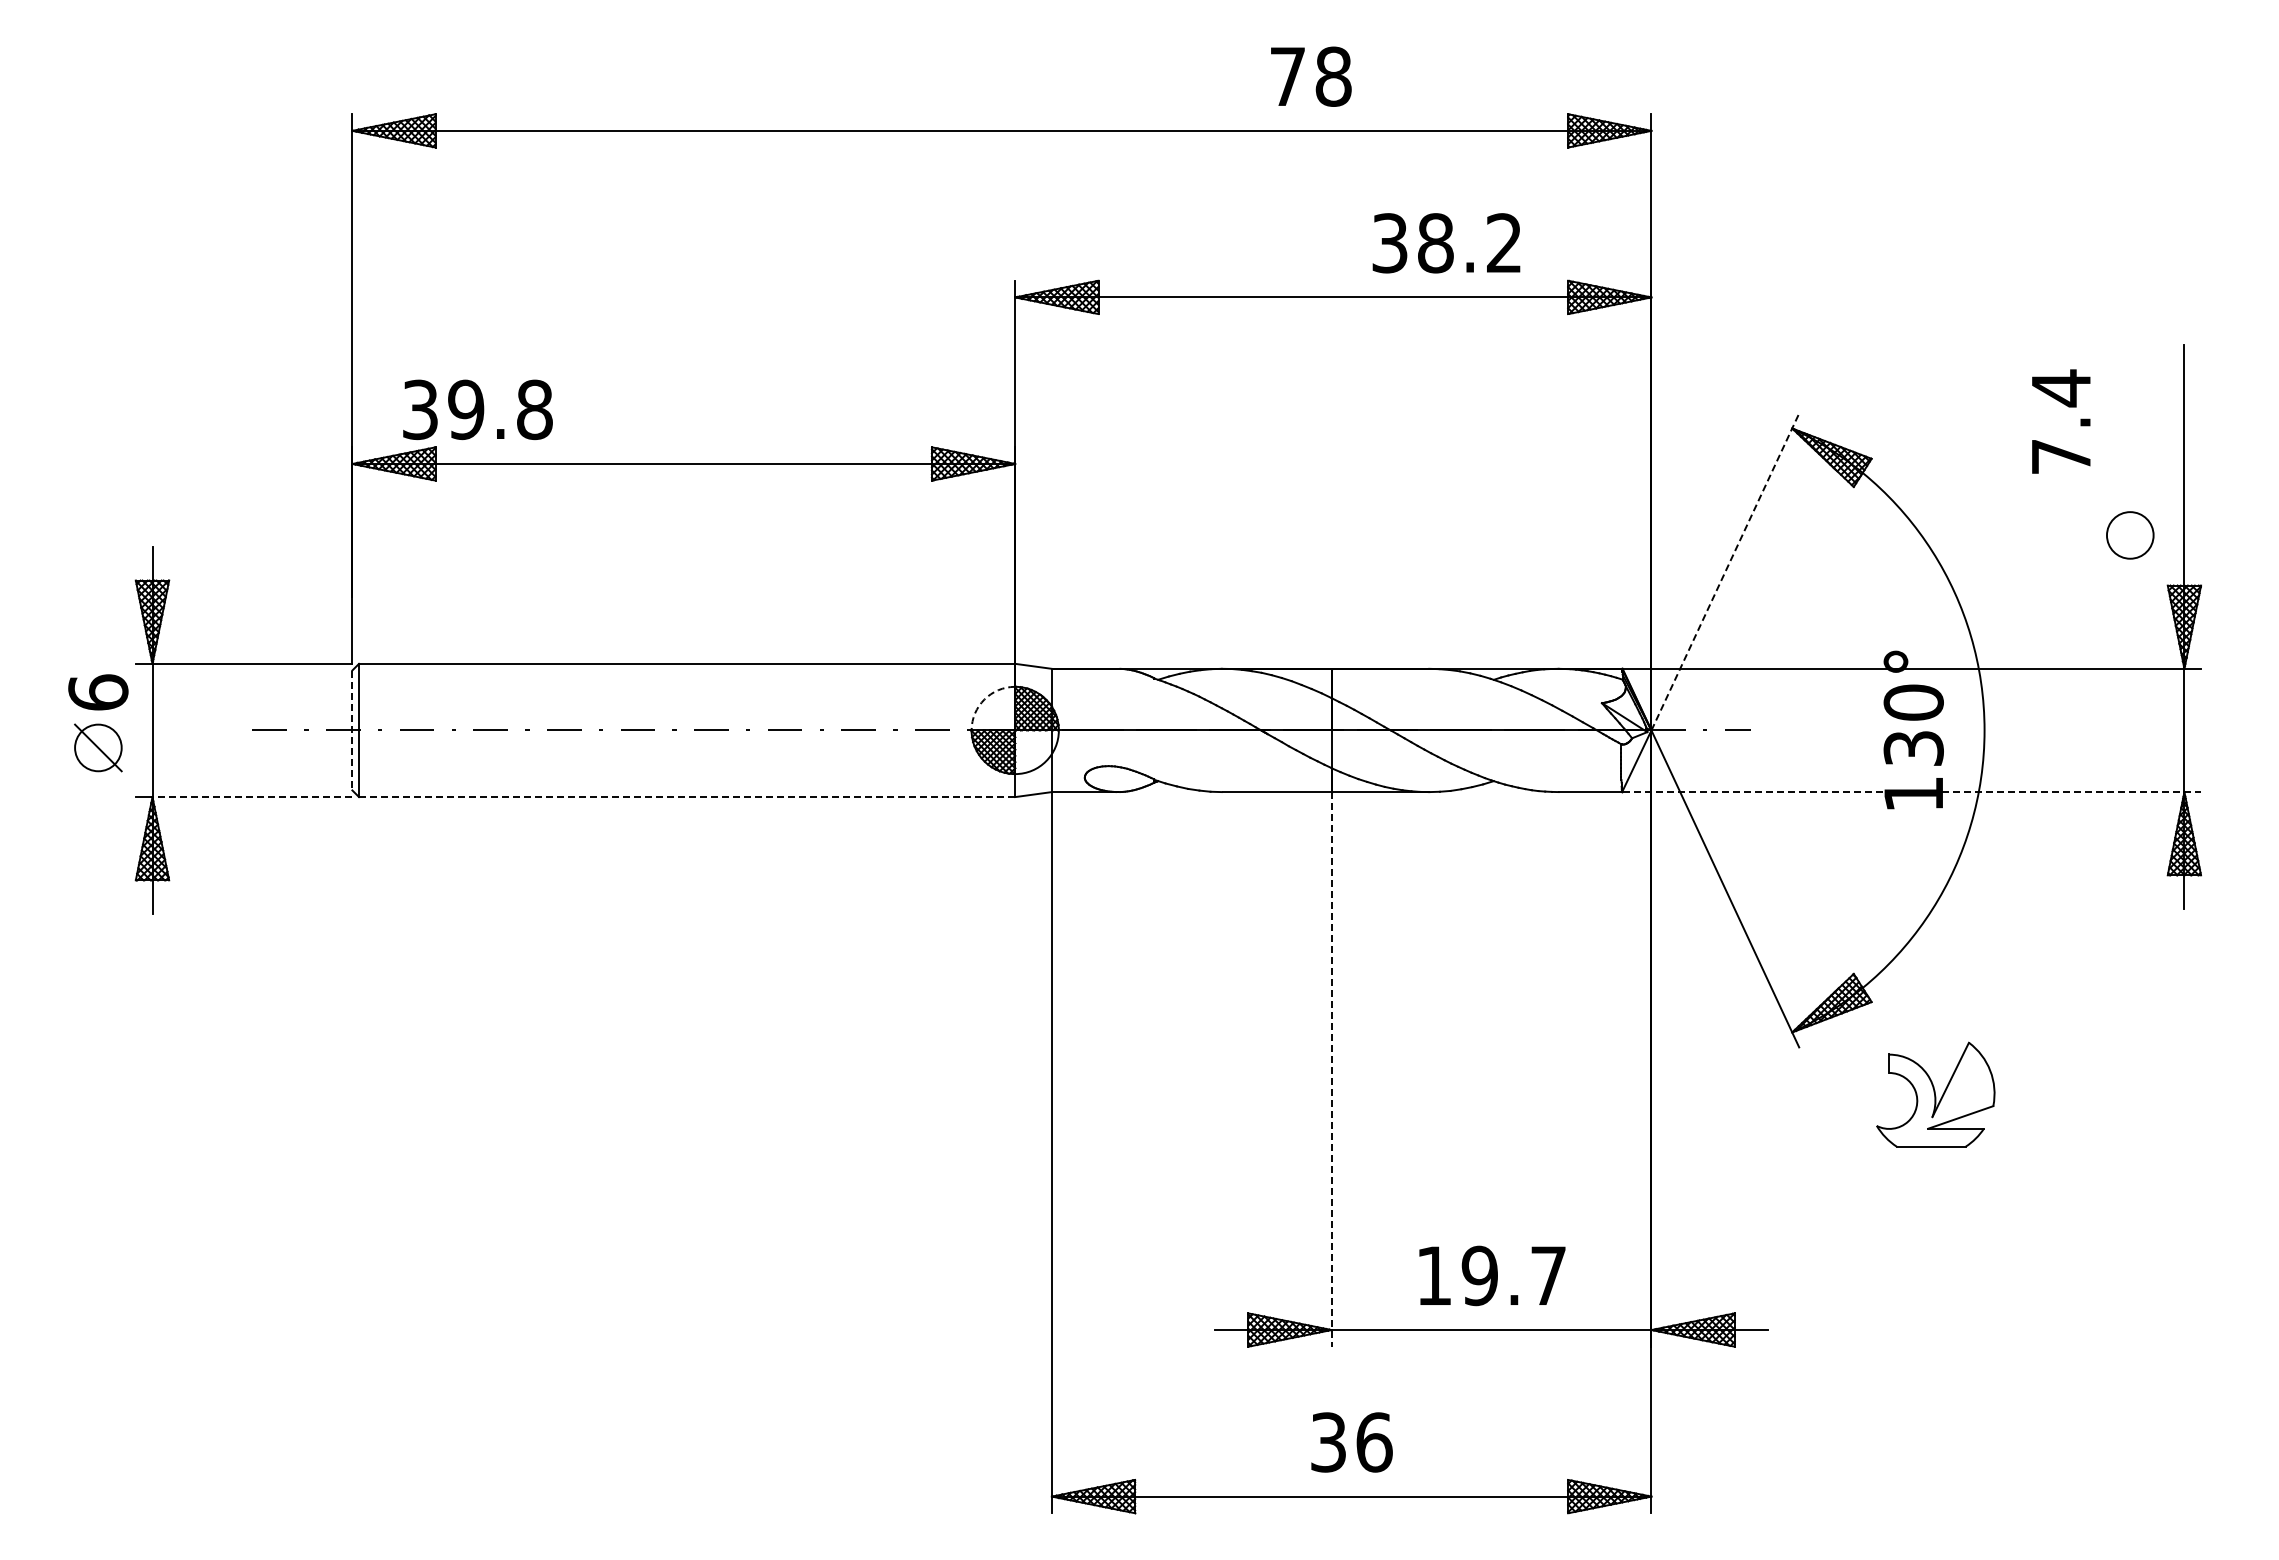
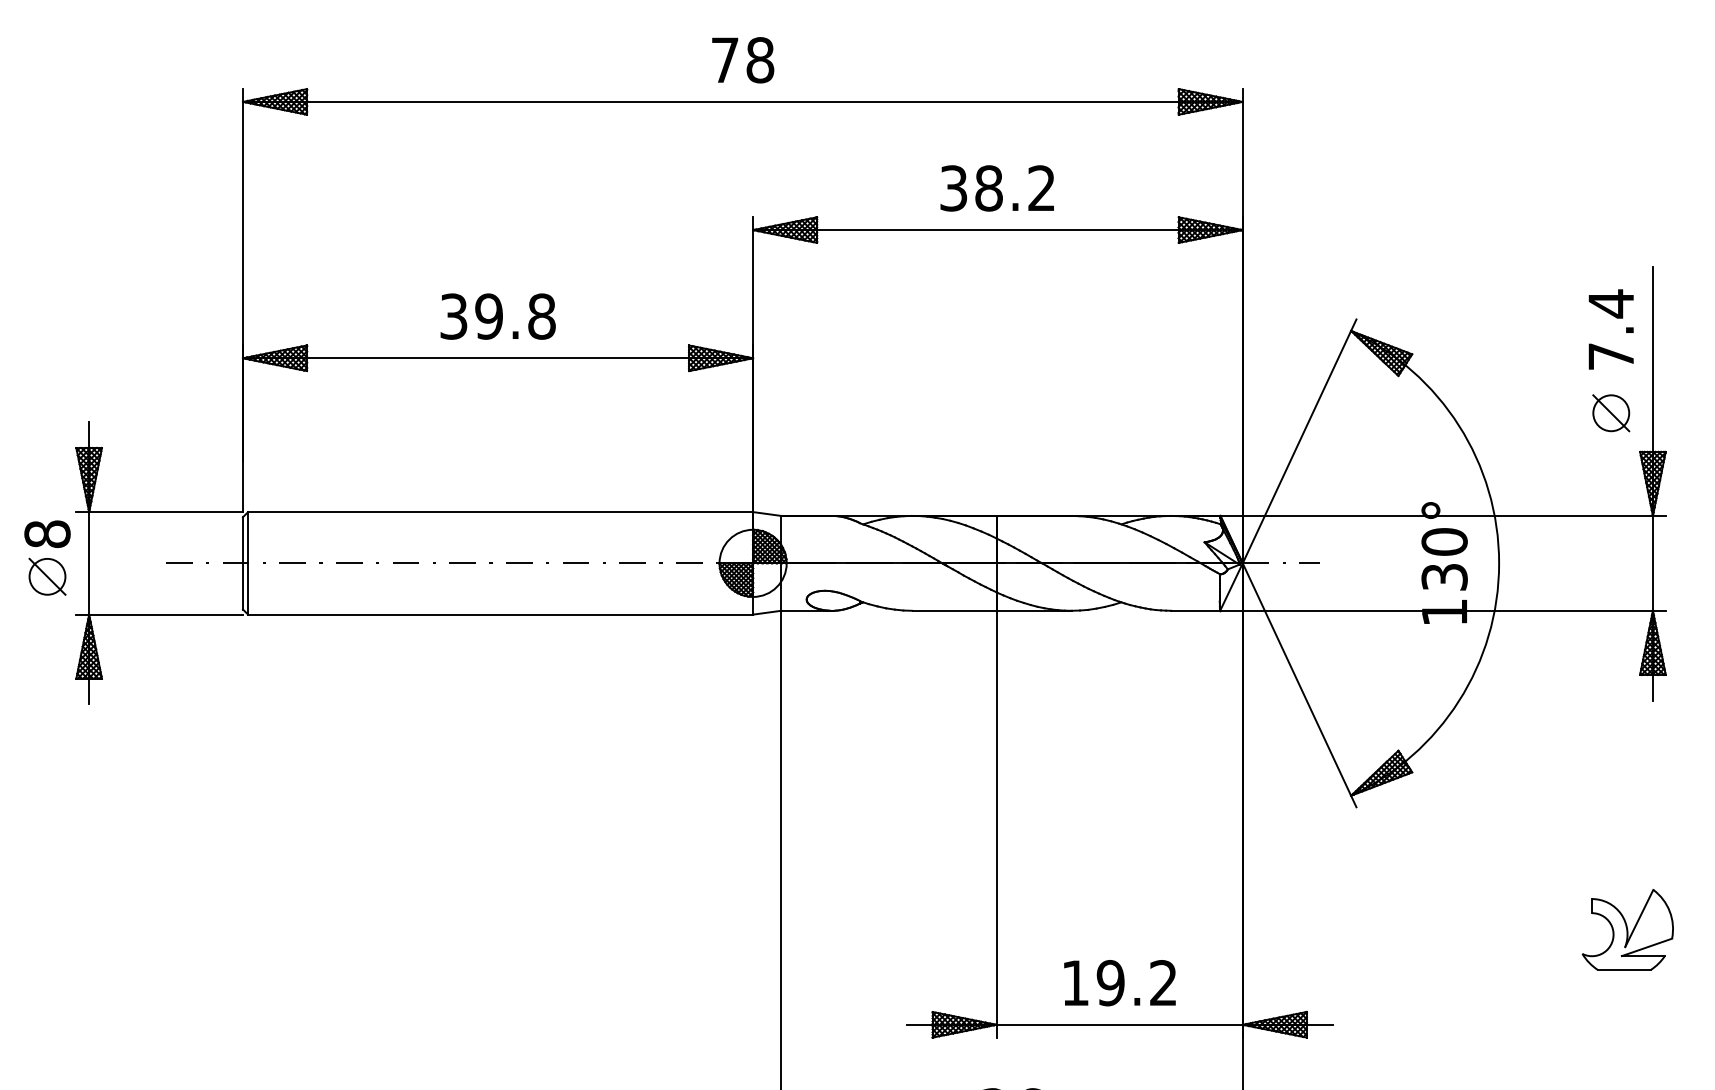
text: (1311, 76) -> (743, 60), moved
text: (1446, 243) -> (997, 188), moved
text: (477, 409) -> (497, 316), moved
text: (2061, 421) -> (1611, 329), moved
line: (2129, 535) -> (1610, 413), added
line: (1725, 571) -> (1299, 441), dashed -> solid
text: (98, 692) -> (47, 534), 6 -> 8
arc: (984, 699) -> (729, 539), dashed -> solid
line: (352, 730) -> (243, 563), dashed -> solid
line: (1912, 792) -> (1443, 611), dashed -> solid
line: (252, 797) -> (166, 614), dashed -> solid
line: (687, 797) -> (500, 614), dashed -> solid
line: (1331, 1069) -> (996, 824), dashed -> solid
part: (1935, 1094) -> (1627, 929), moved
text: (1548, 1274) -> (1163, 982), 19.7 -> 19.2

